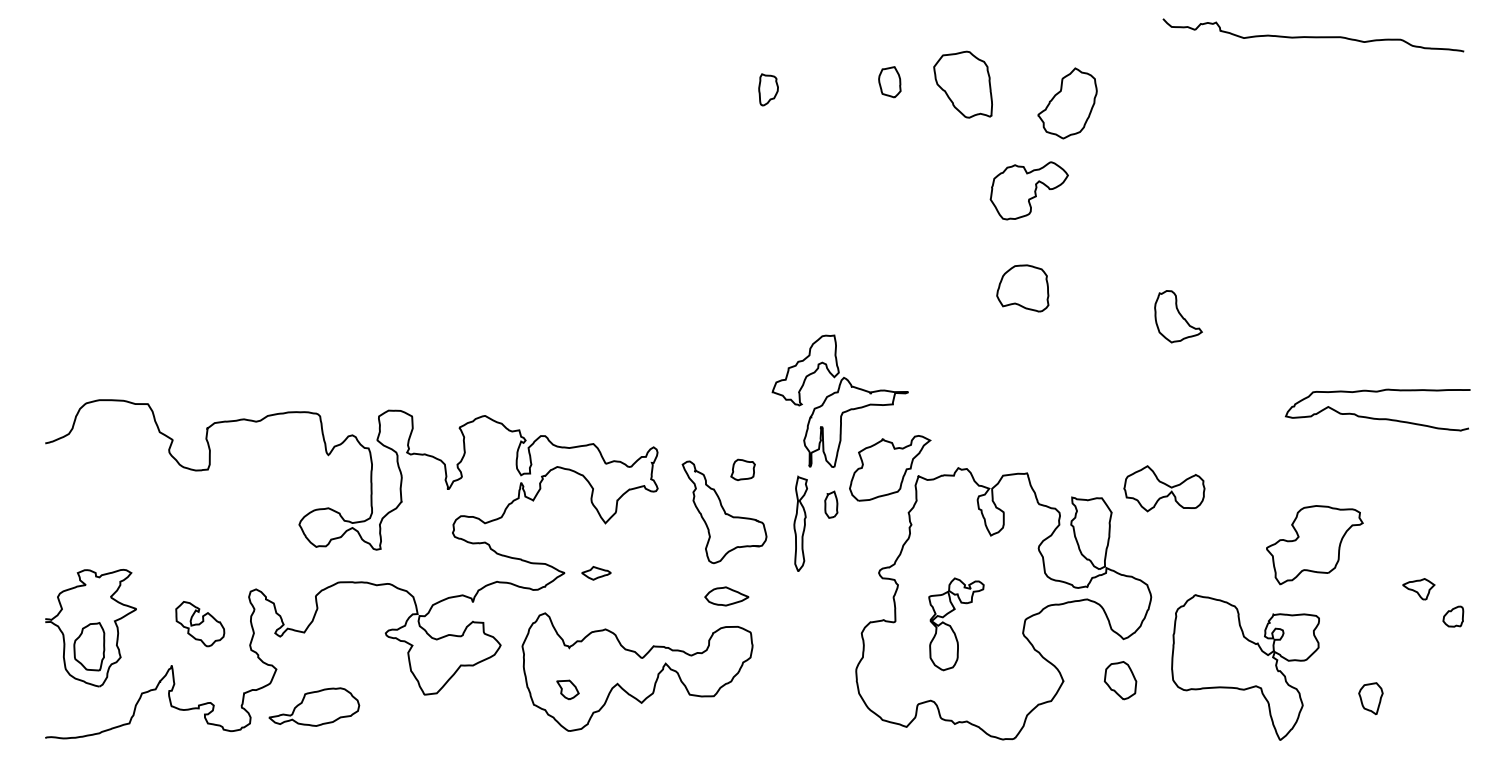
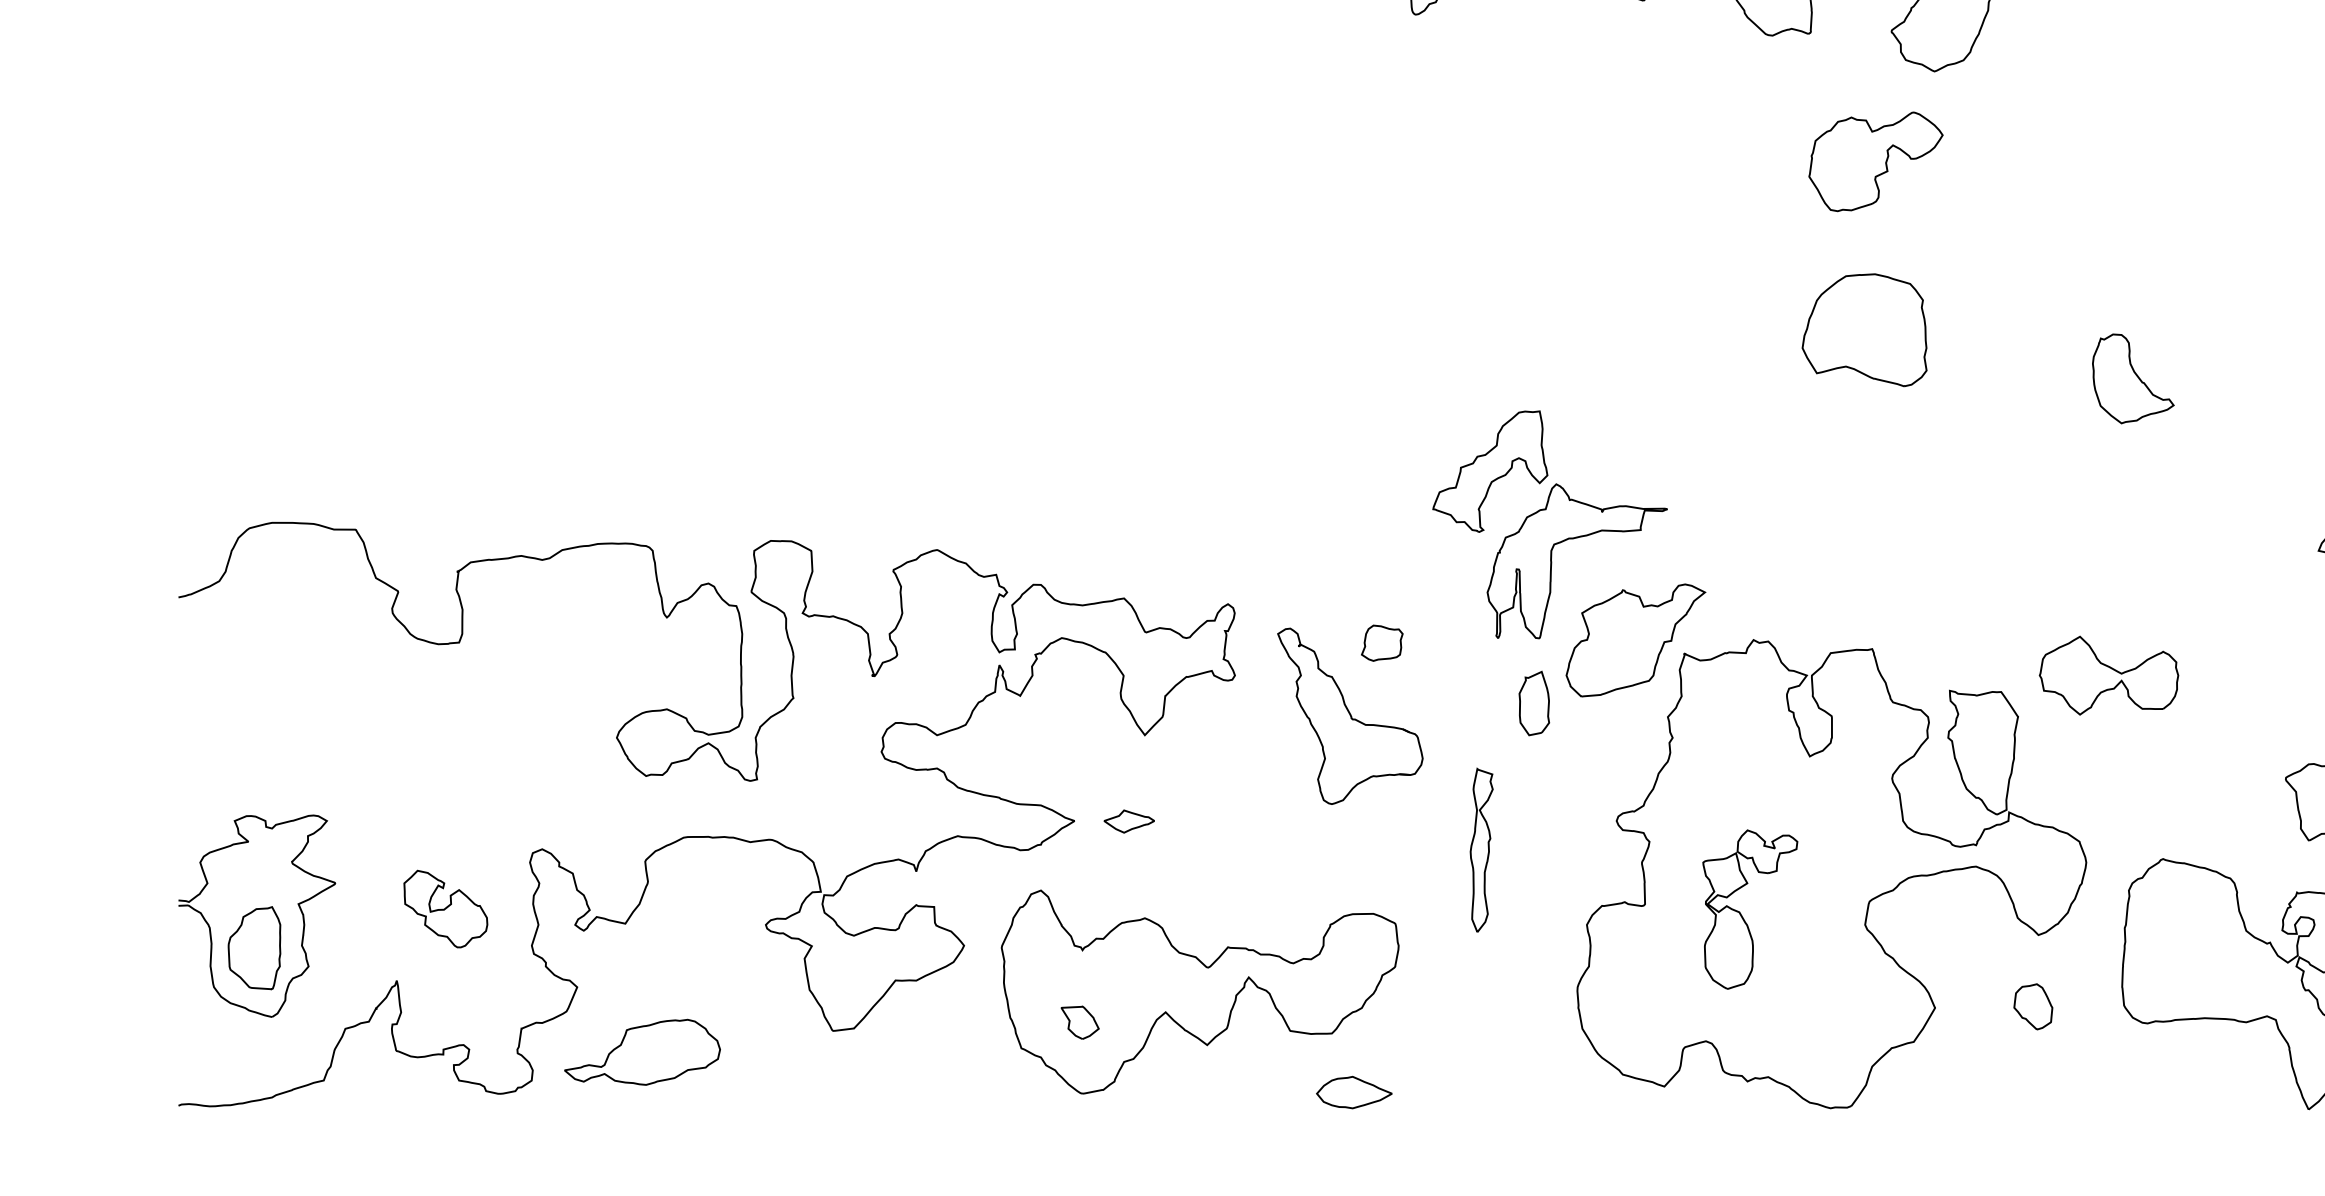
part: (1022, 288) -> (1864, 330), size x1.4
part: (831, 504) -> (1534, 702), size x1.4
part: (800, 523) -> (1481, 849), moved
part: (726, 596) -> (1353, 1092), moved
part: (1120, 680) -> (2033, 1006), size x0.7

